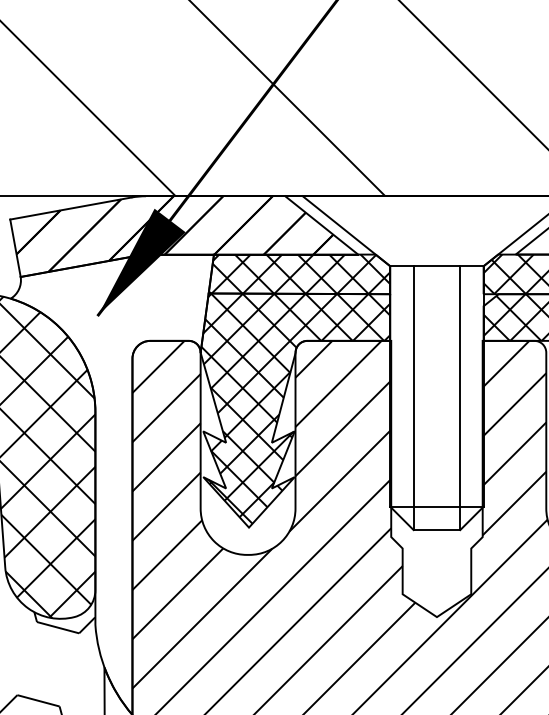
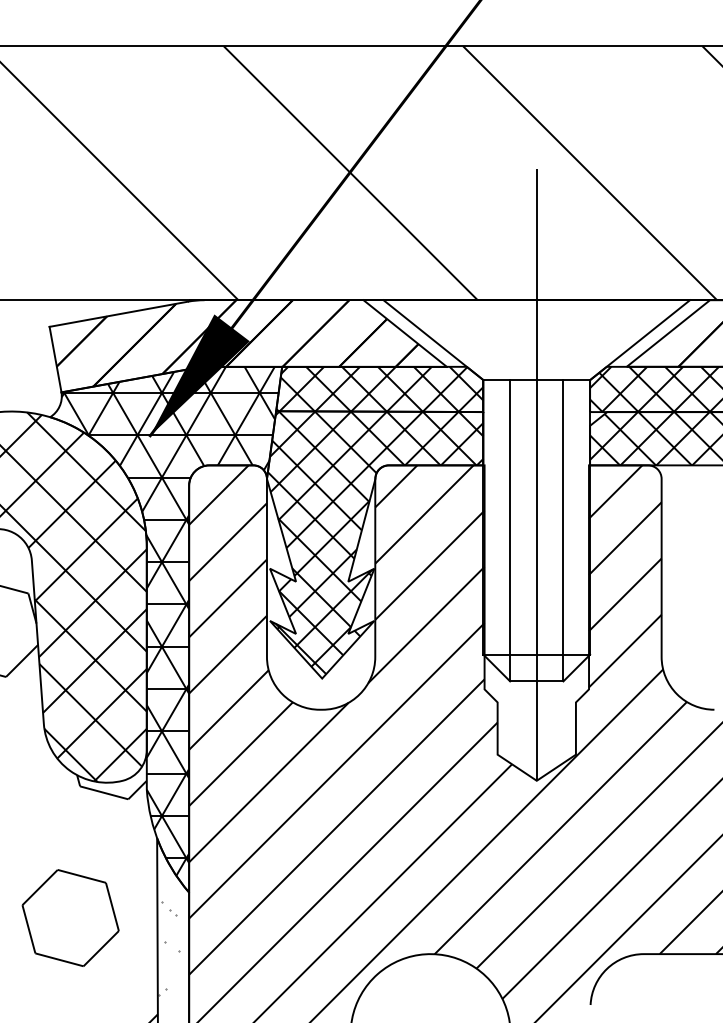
line: (436, 347) -> (536, 473), added
hatch: (110, 476) -> (164, 620), added

